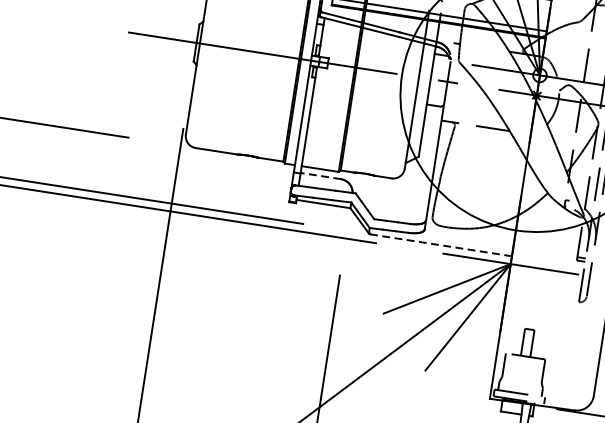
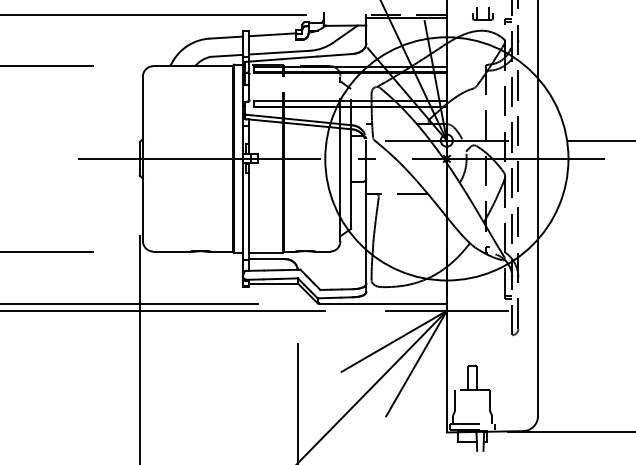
line: (320, 176) -> (267, 259), dashed -> solid
line: (441, 245) -> (383, 303), dashed -> solid

